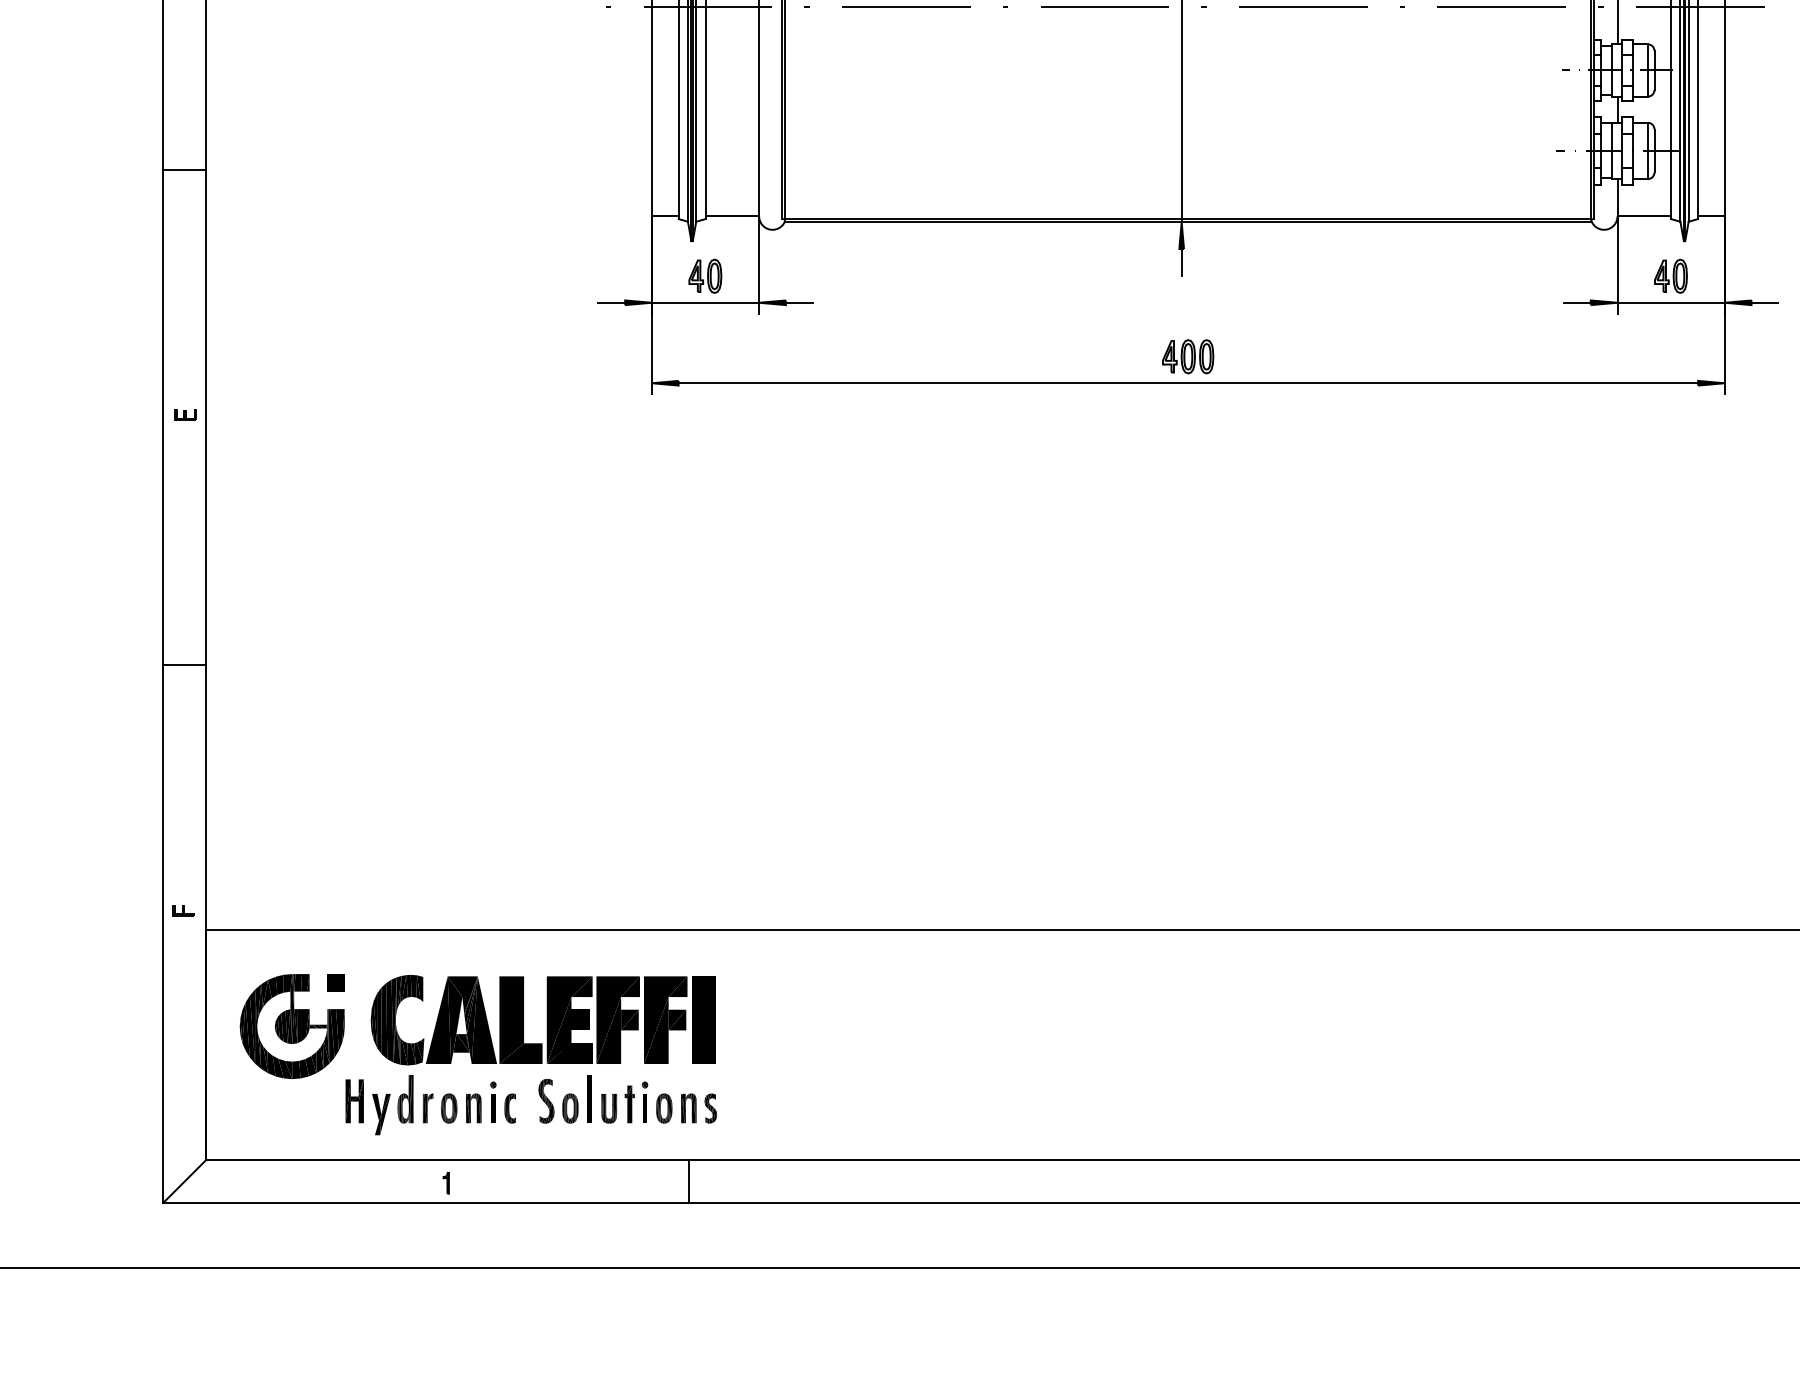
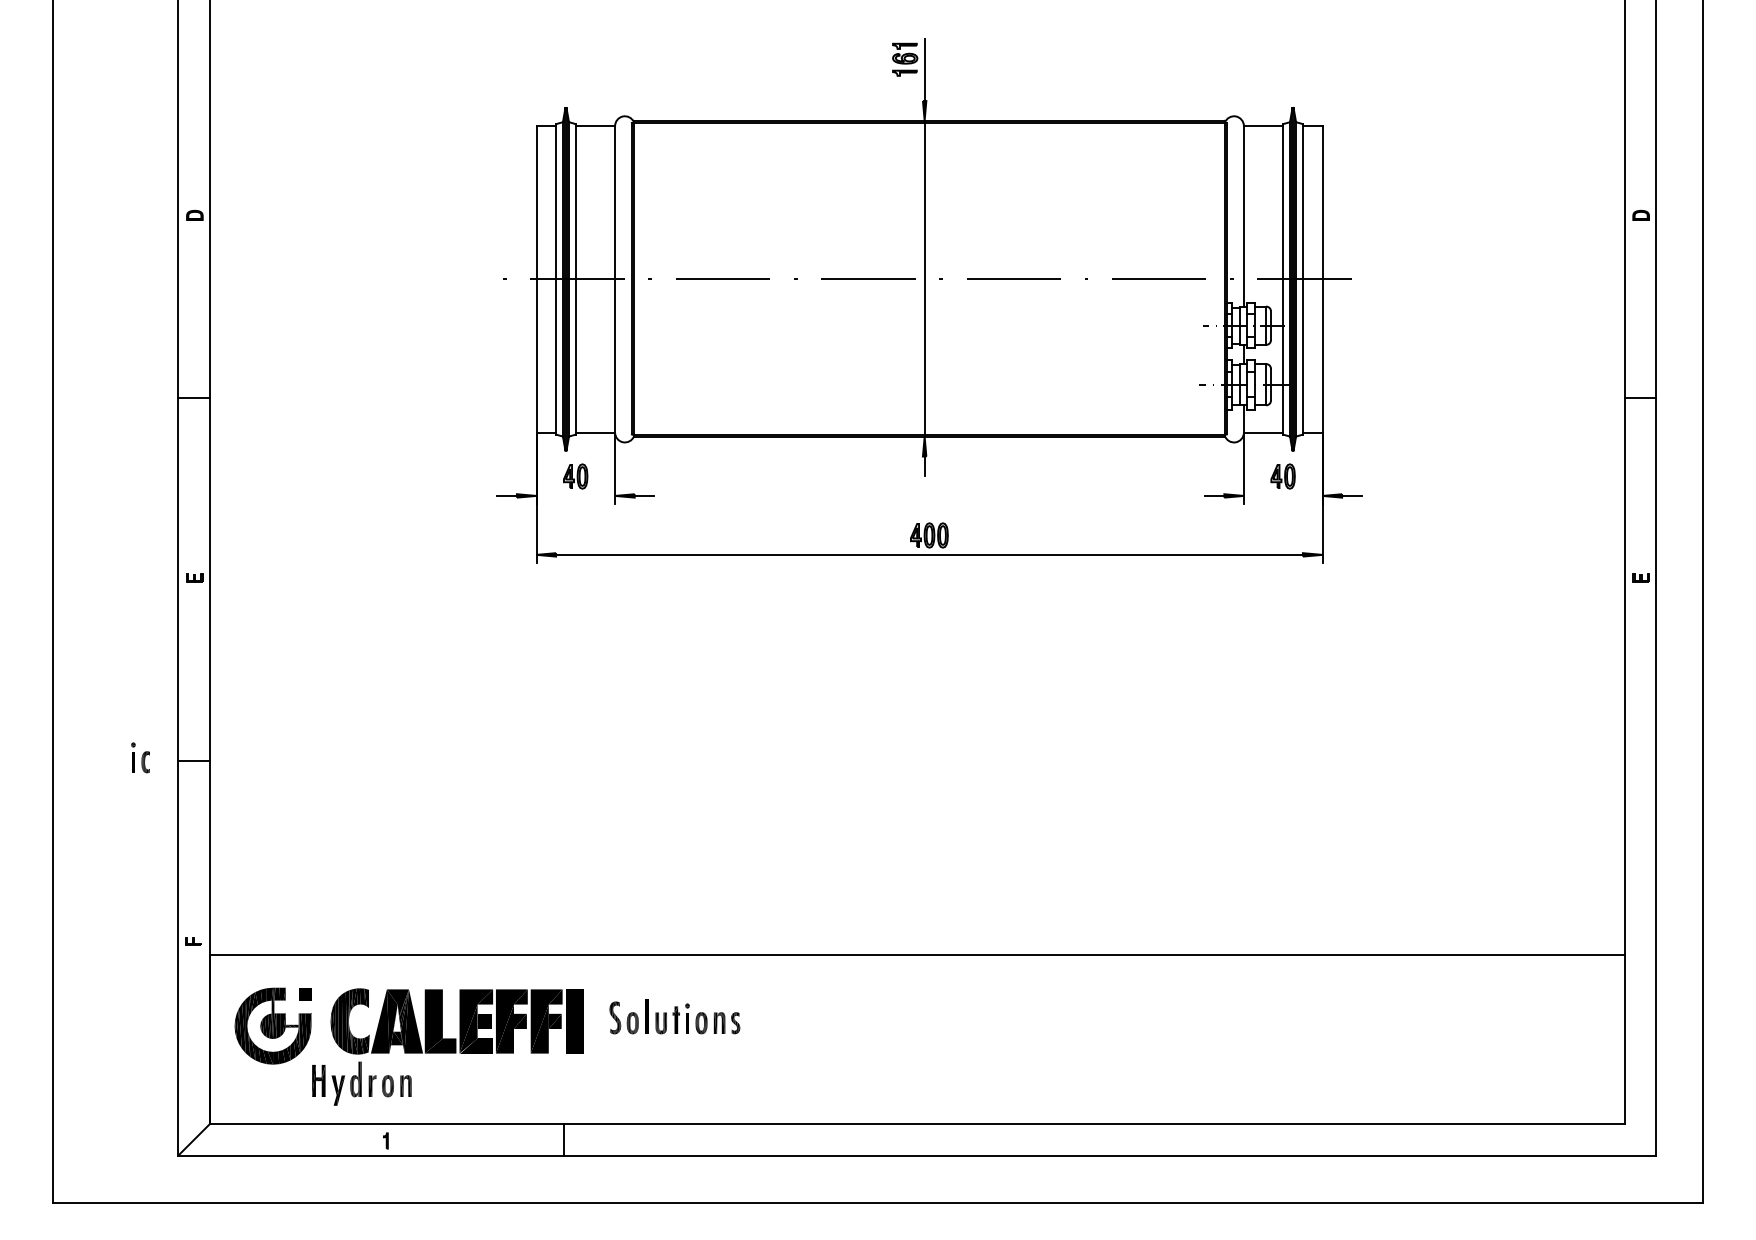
line: (705, 302) -> (575, 495), removed
line: (1670, 302) -> (1282, 495), removed
part: (627, 1099) -> (674, 1016), moved
part: (503, 1102) -> (140, 757), moved

